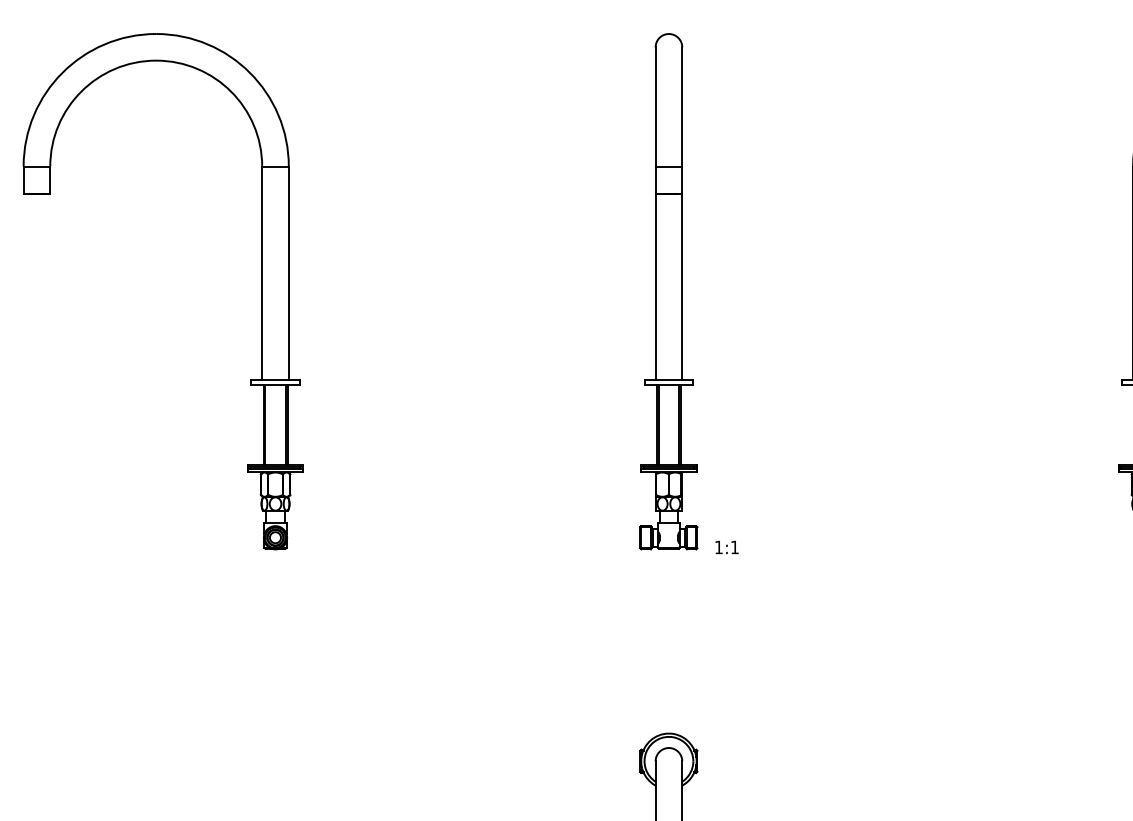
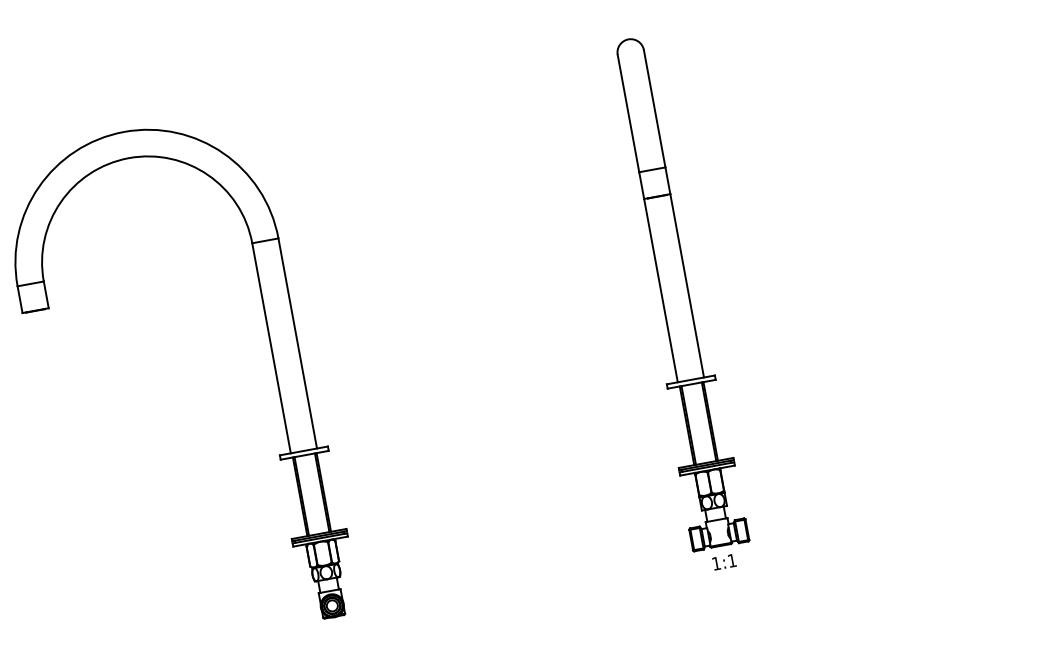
text: (726, 547) -> (723, 562), moved

